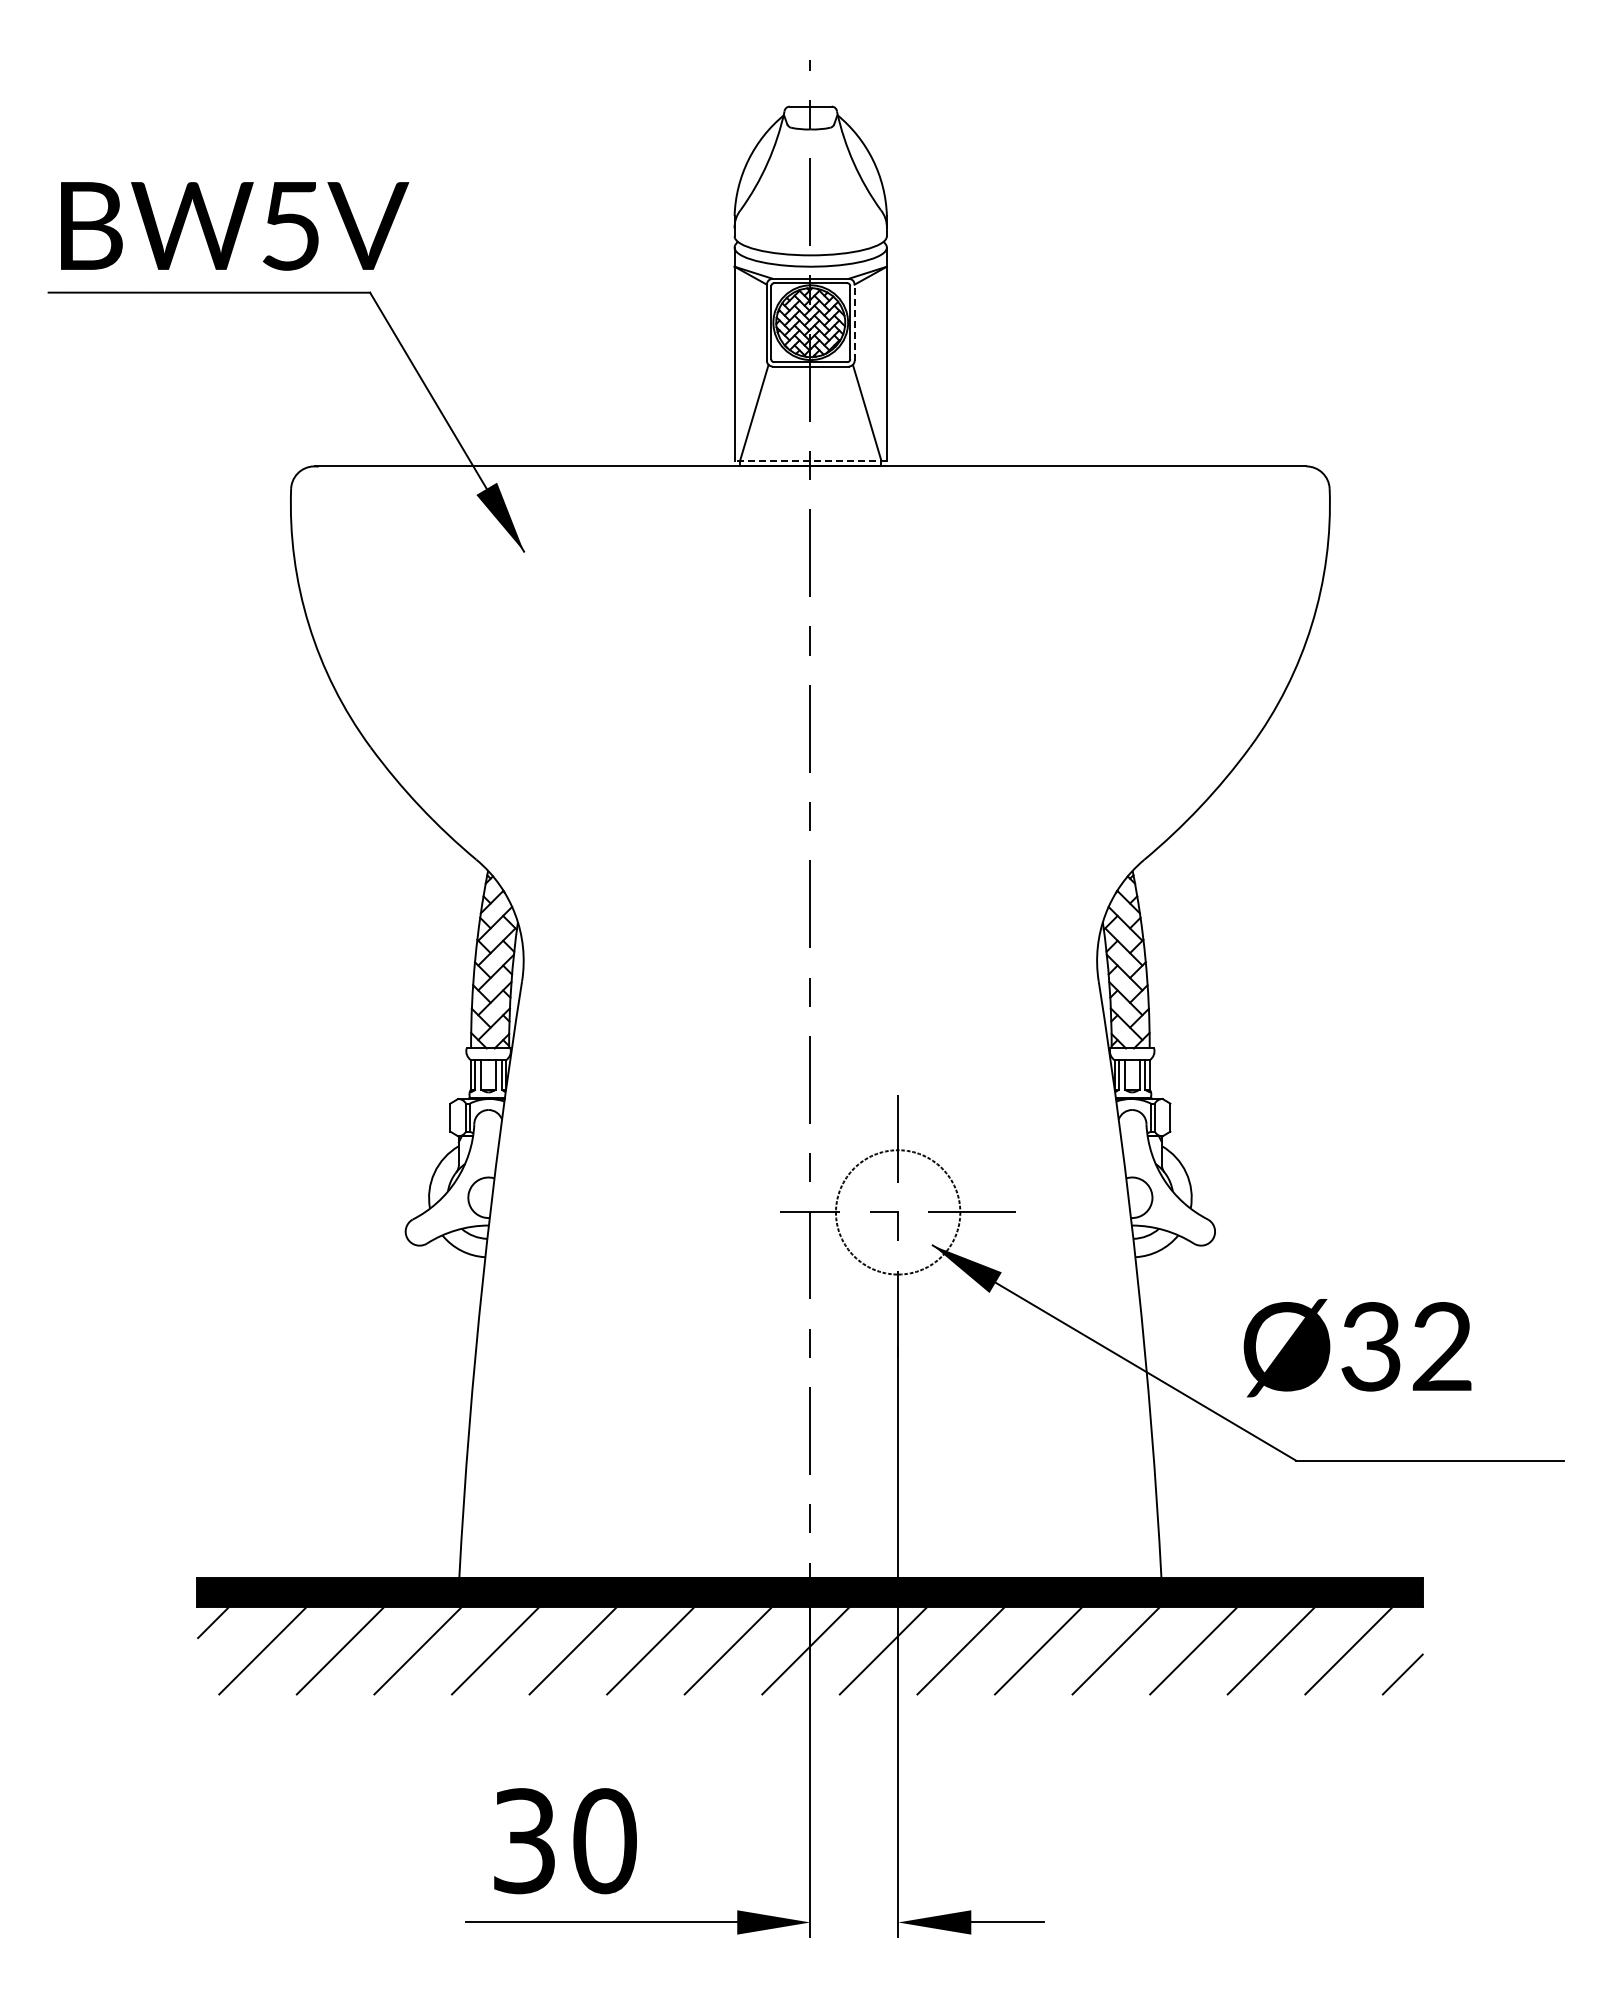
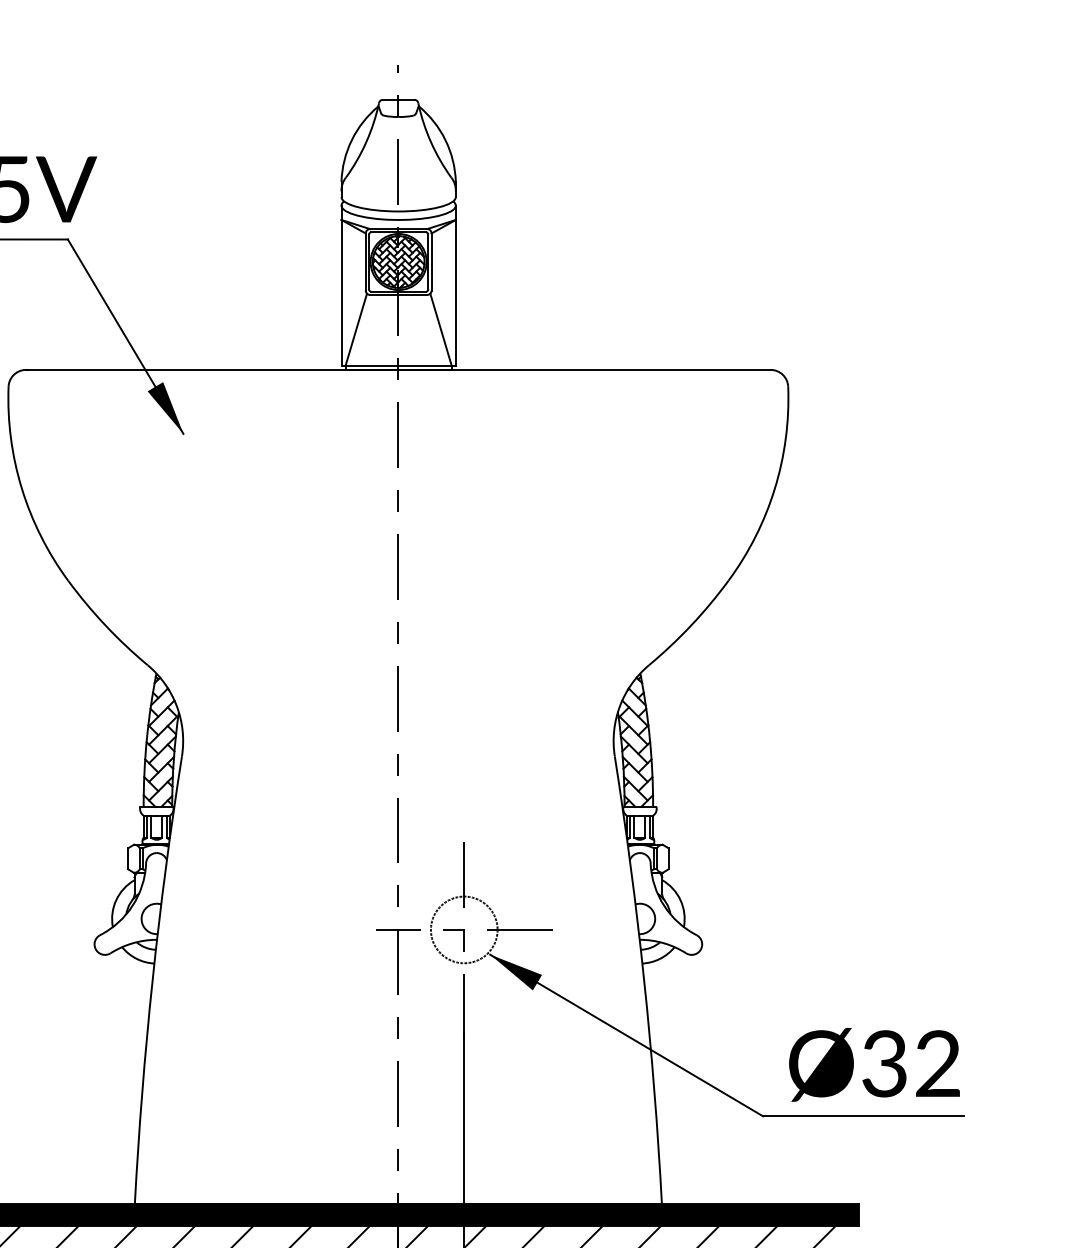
line: (854, 322) -> (431, 261), dashed -> solid
line: (810, 460) -> (398, 365), dashed -> solid
circle: (897, 1212) -> (463, 930), size x0.71
text: (1357, 1348) -> (874, 1065), moved

